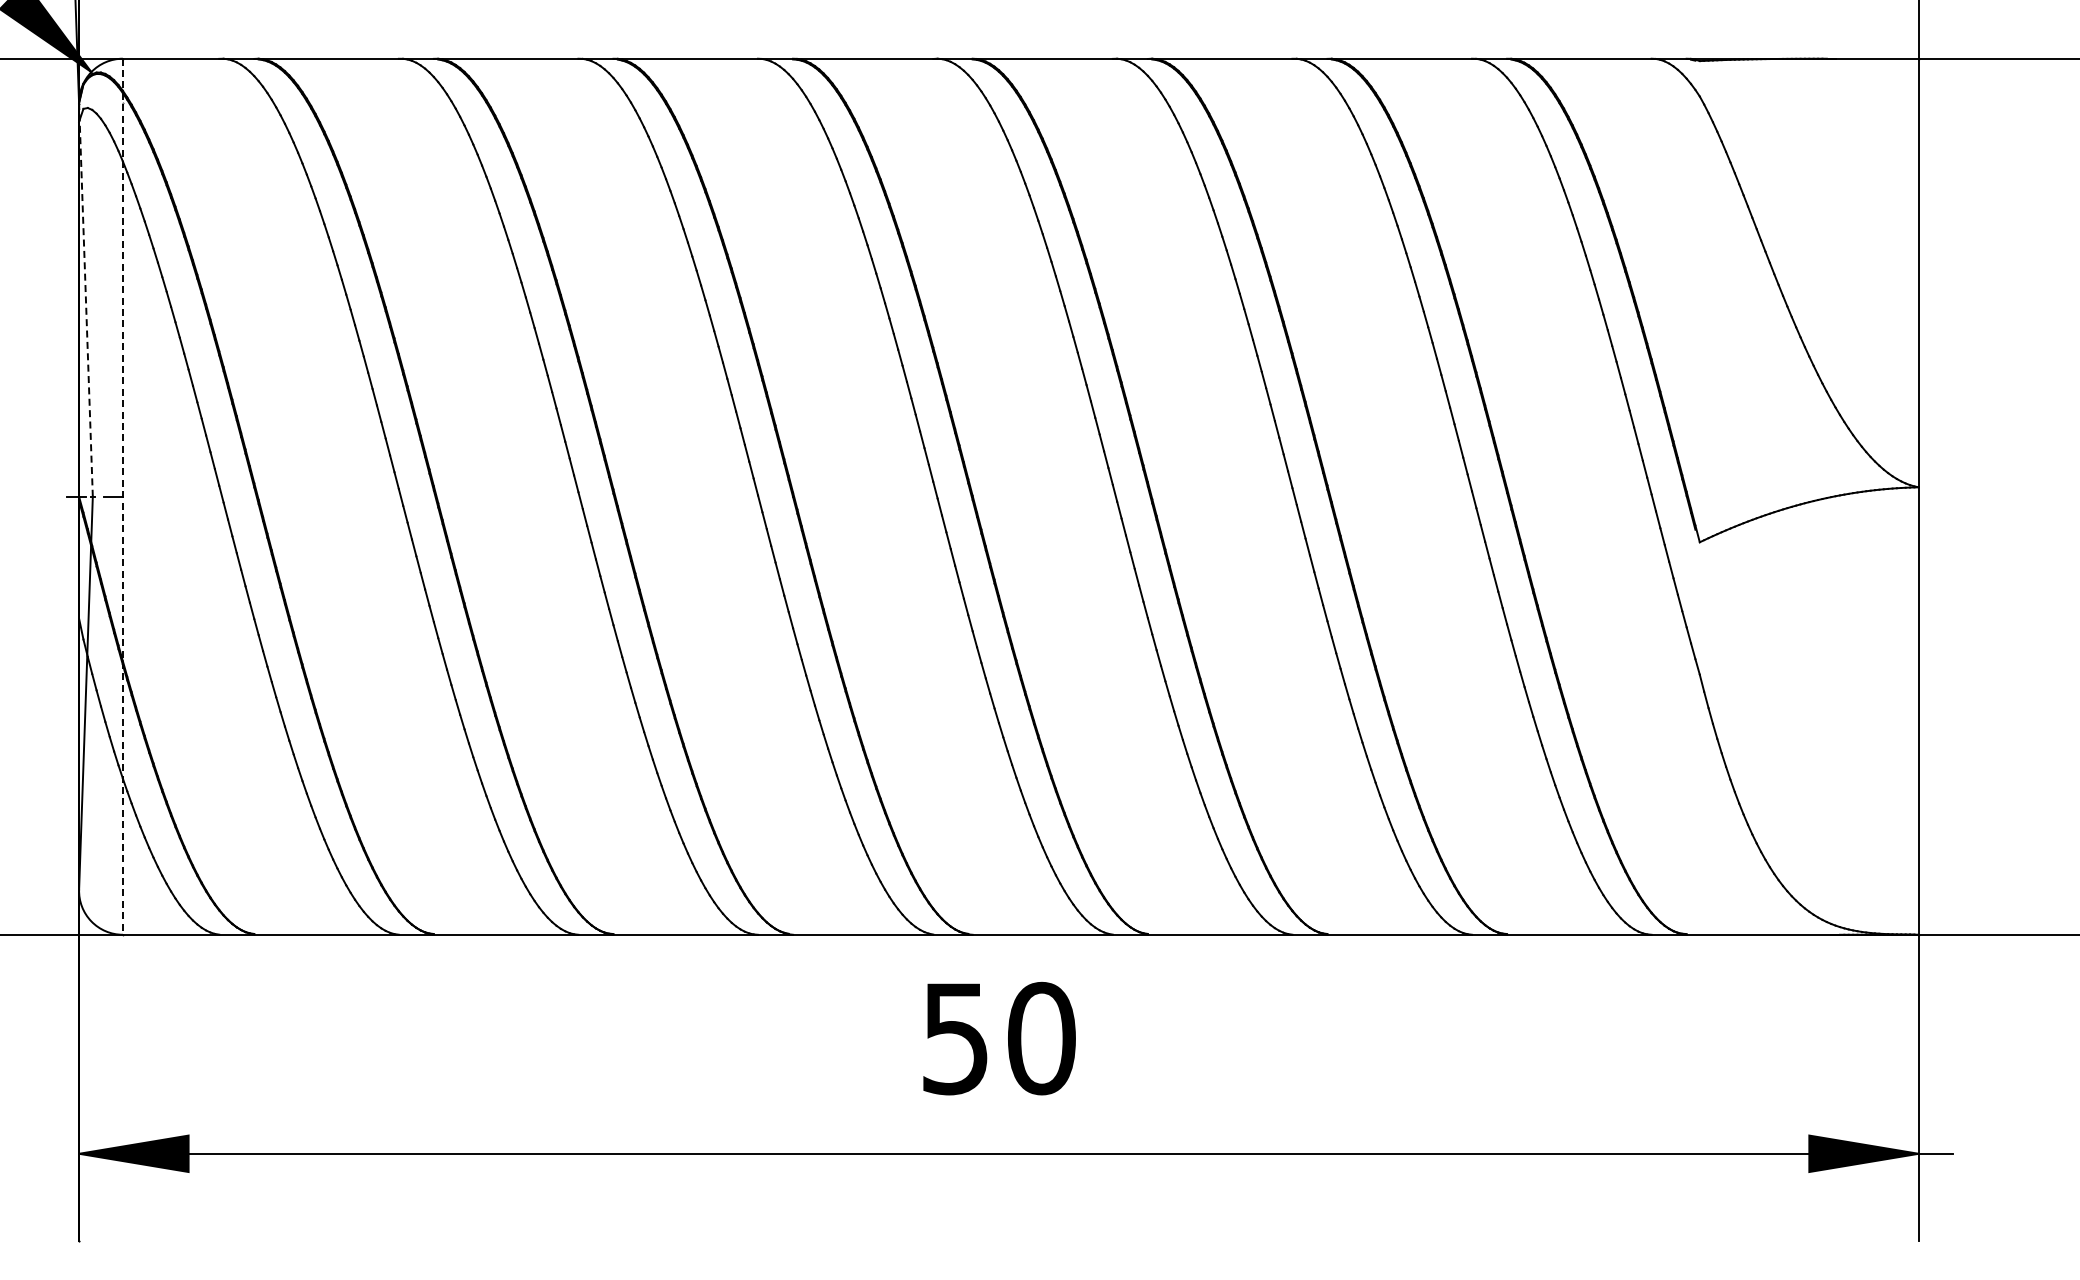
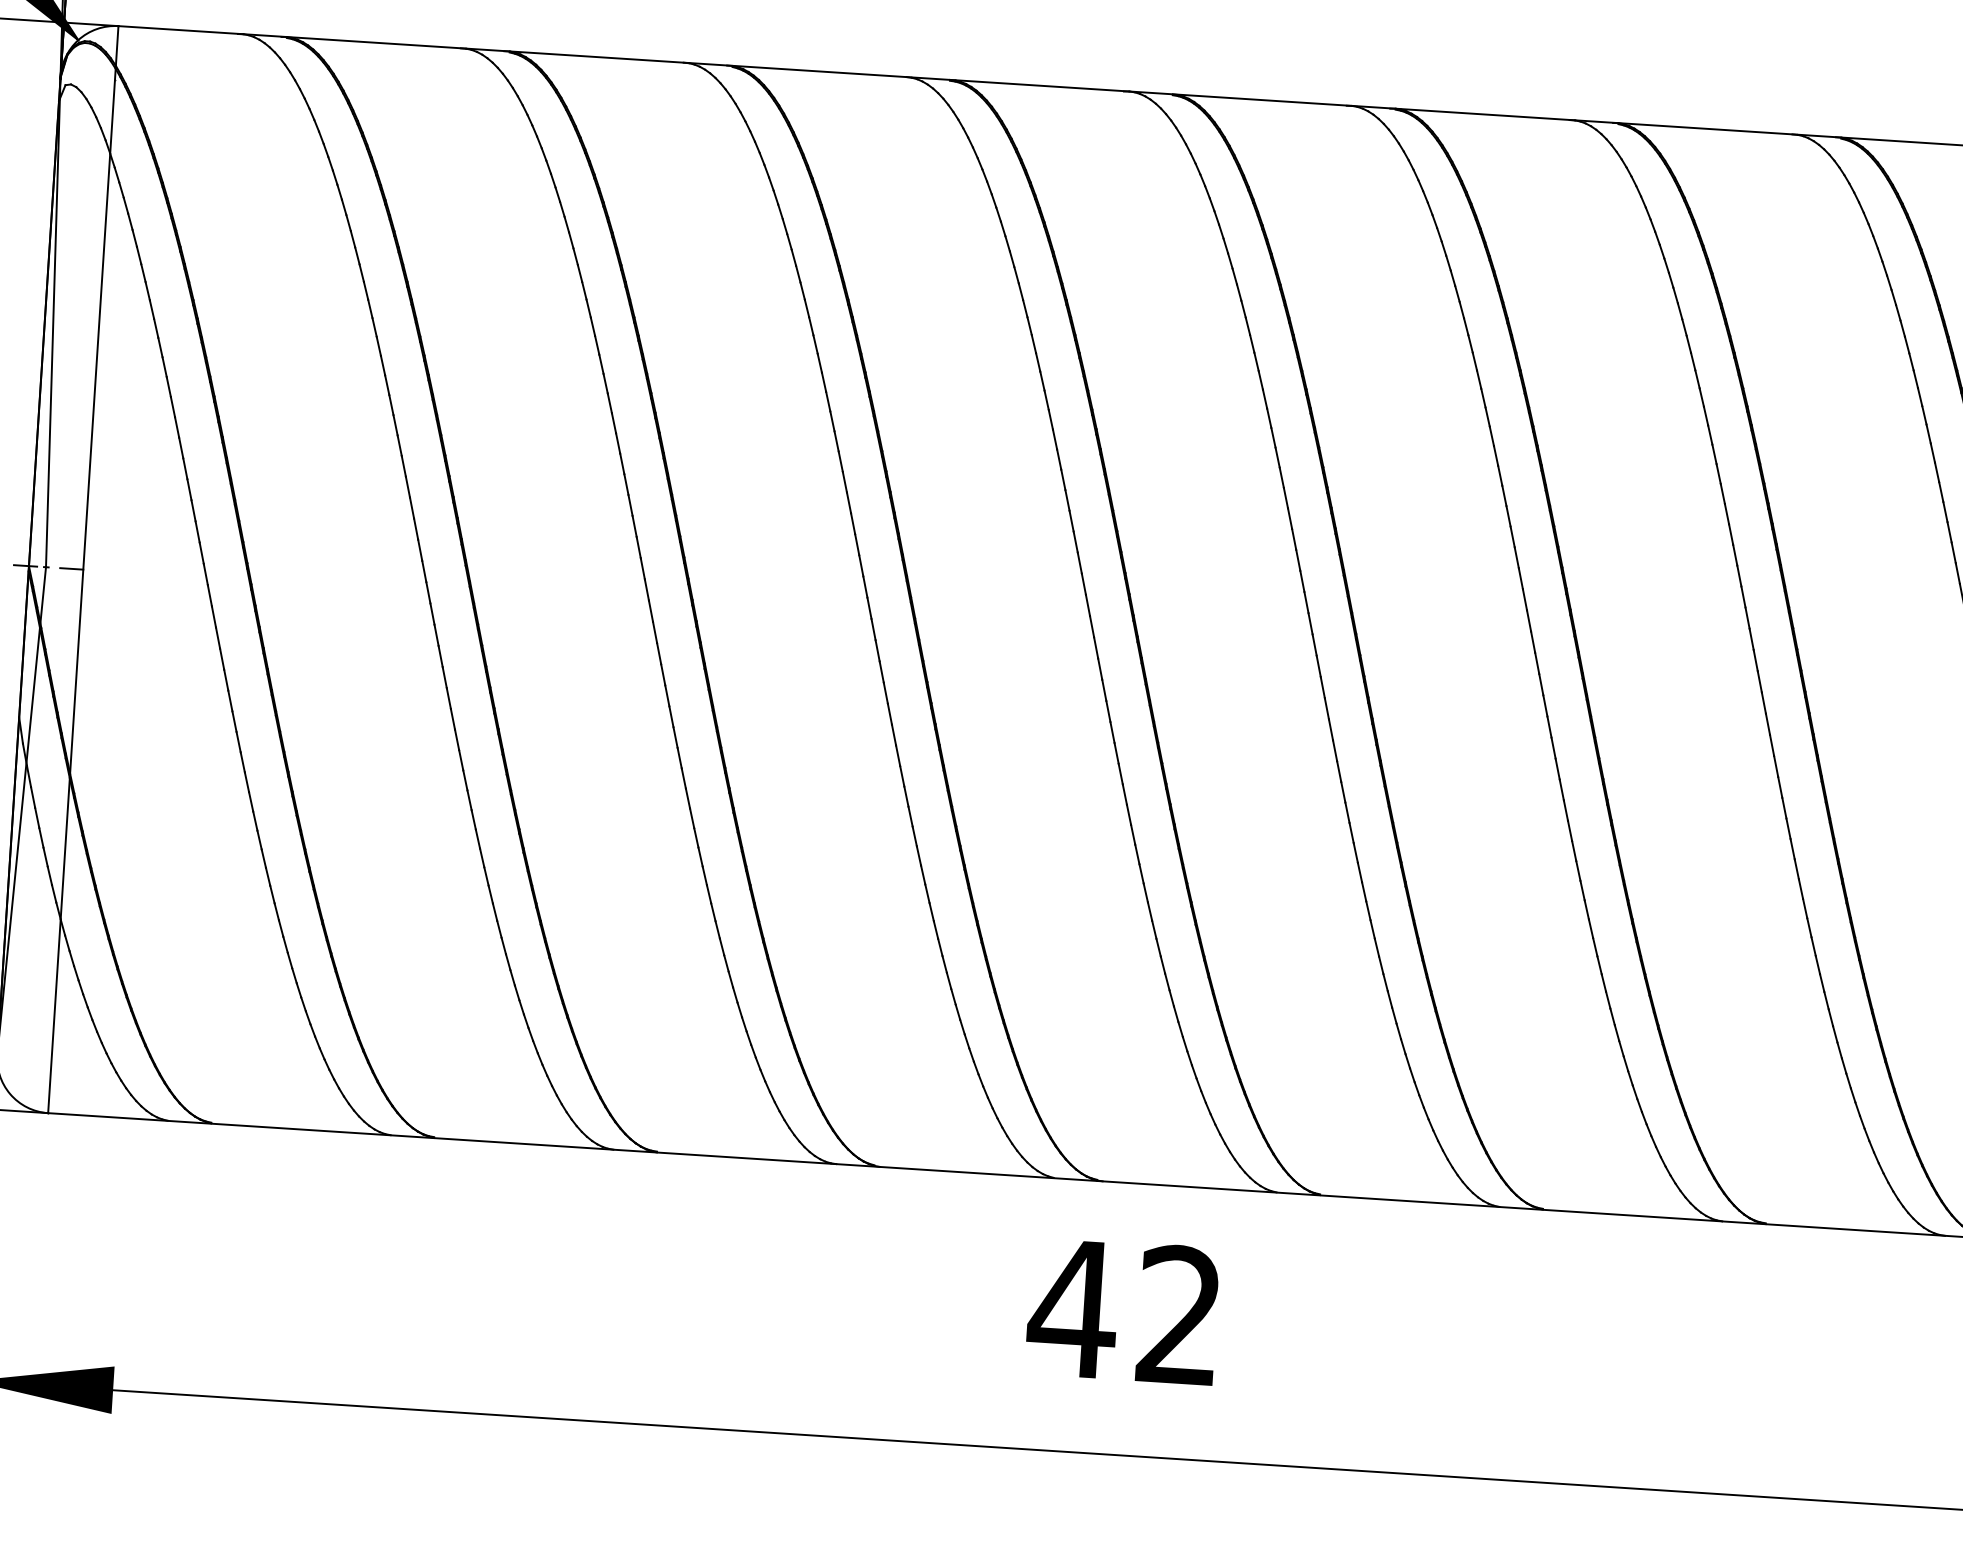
line: (85, 299) -> (52, 321), dashed -> solid
line: (122, 497) -> (82, 570), dashed -> solid
text: (997, 1038) -> (1125, 1312), 50 -> 42

